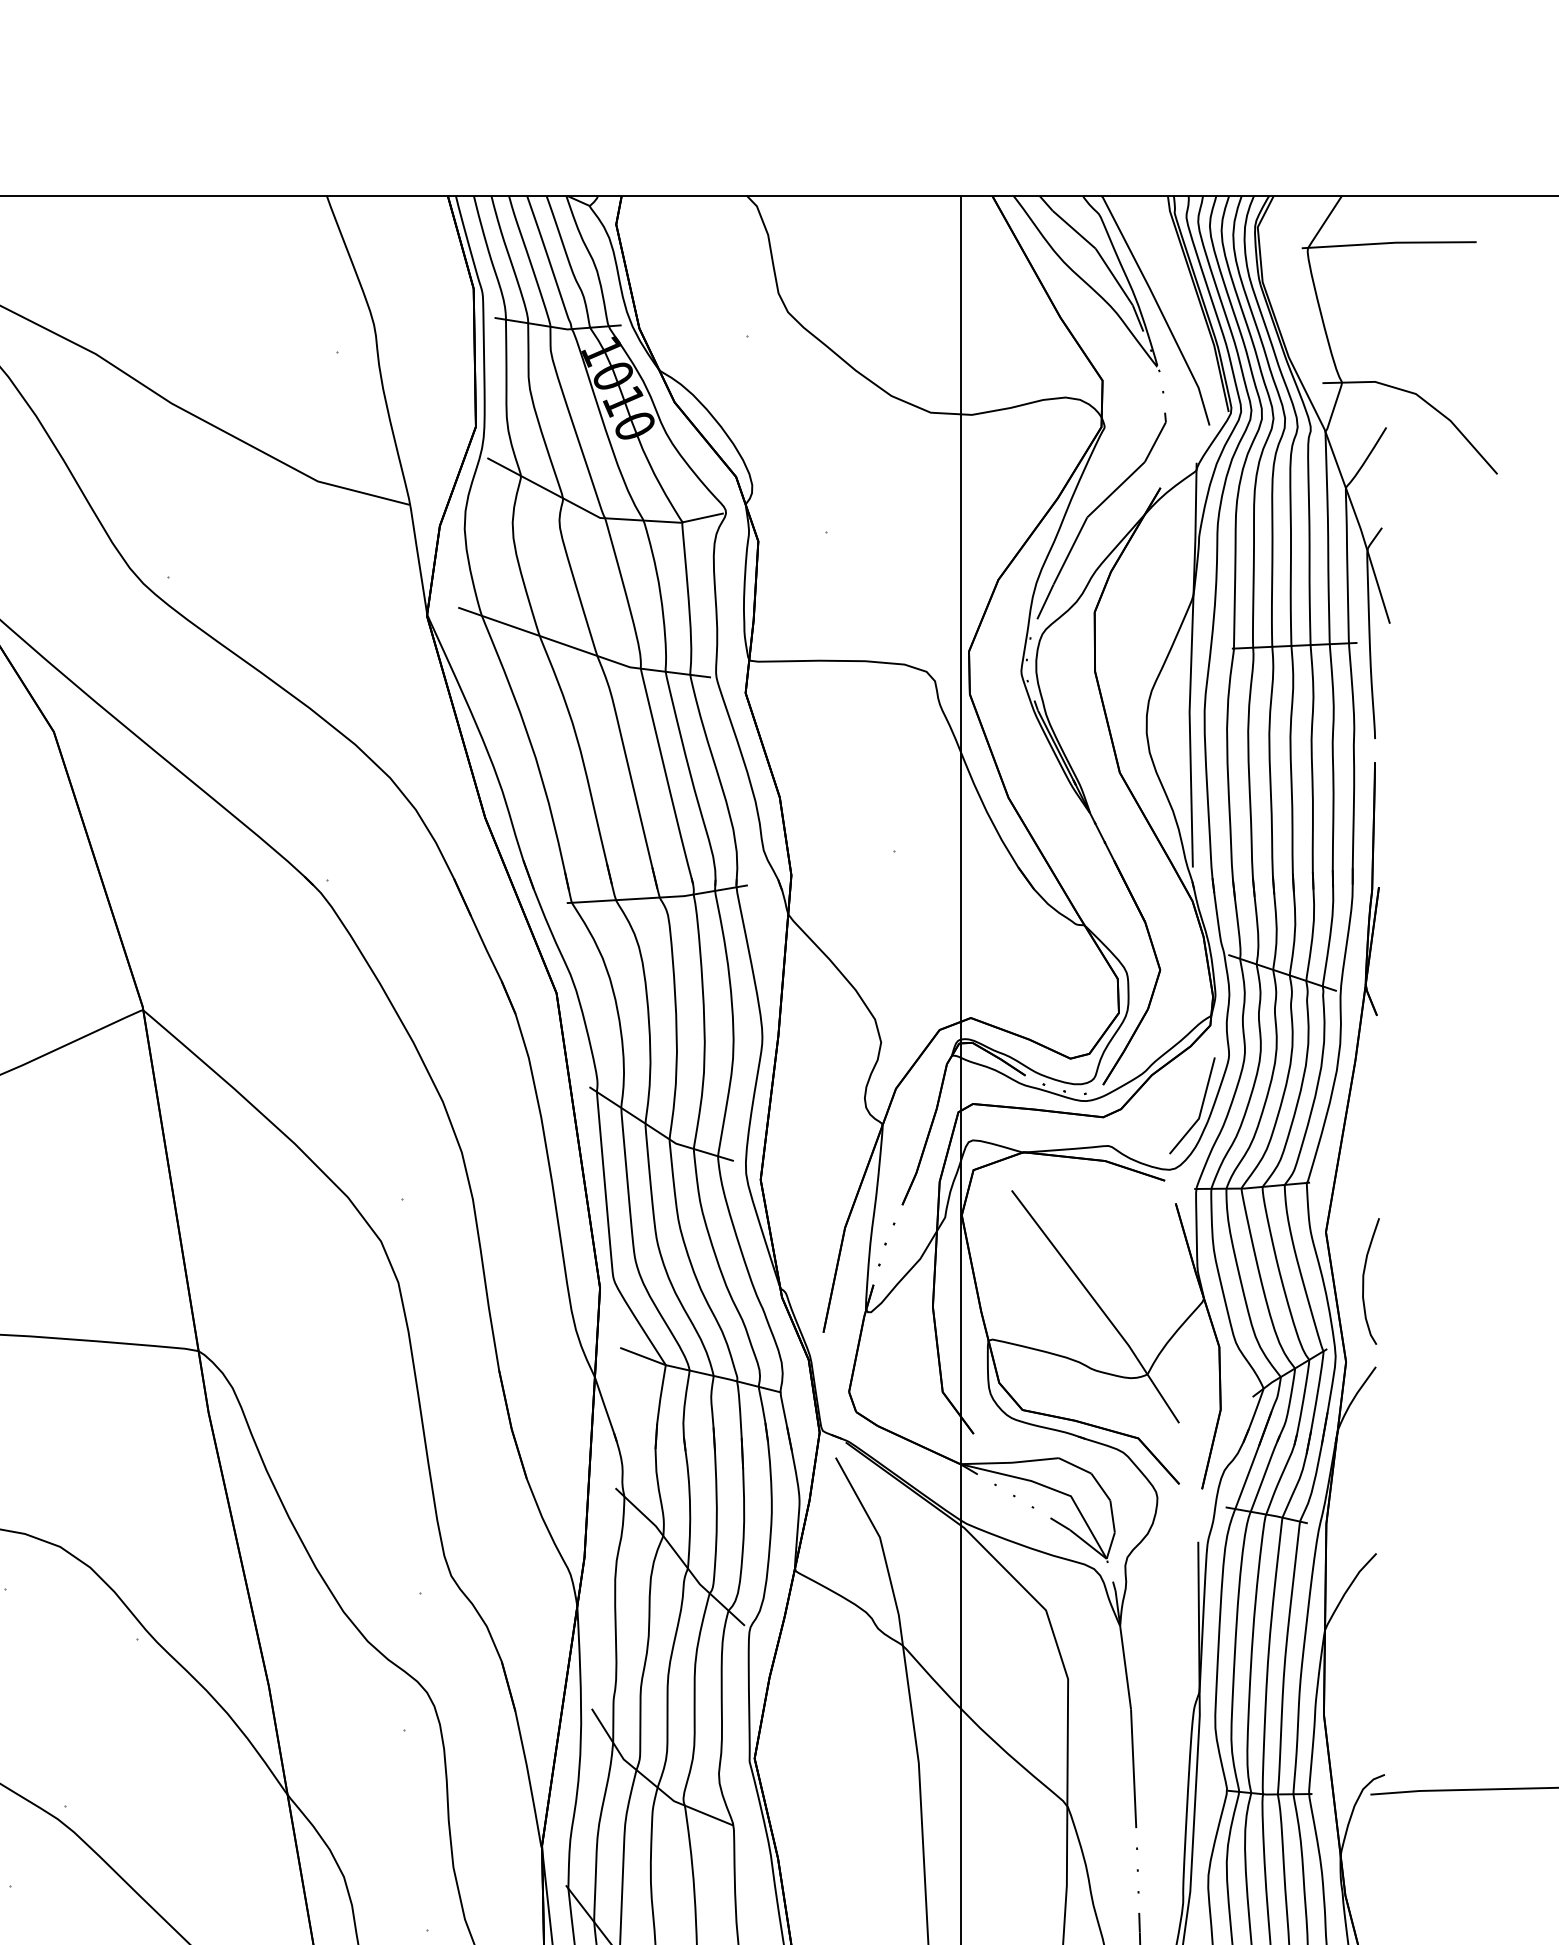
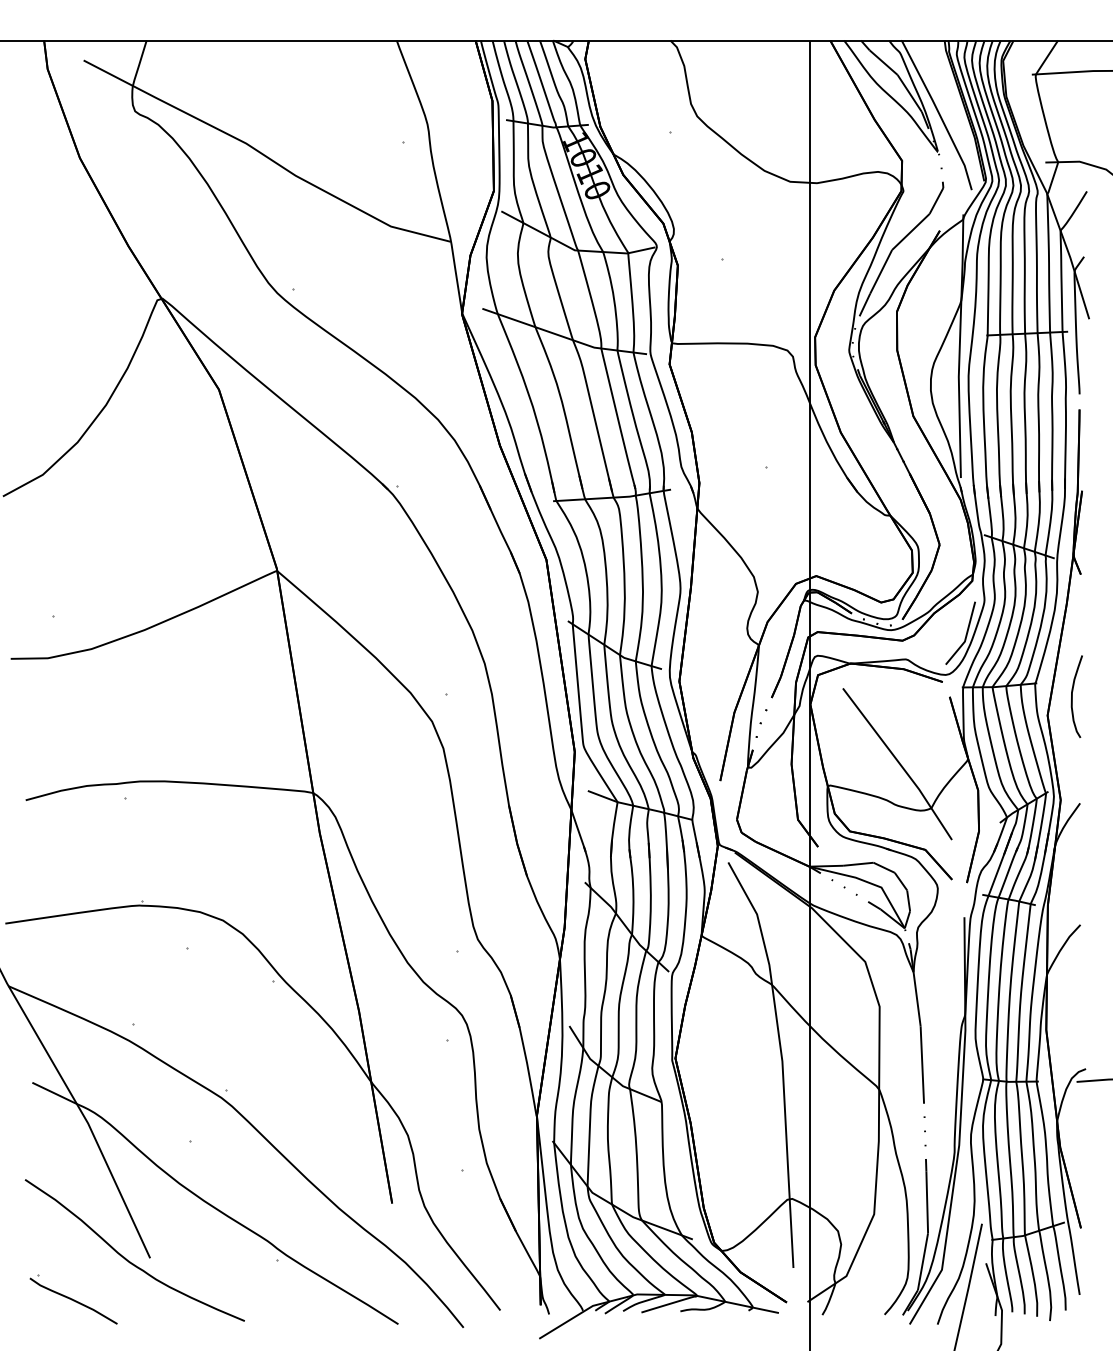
curve: (1364, 1281) -> (1072, 696), moved

